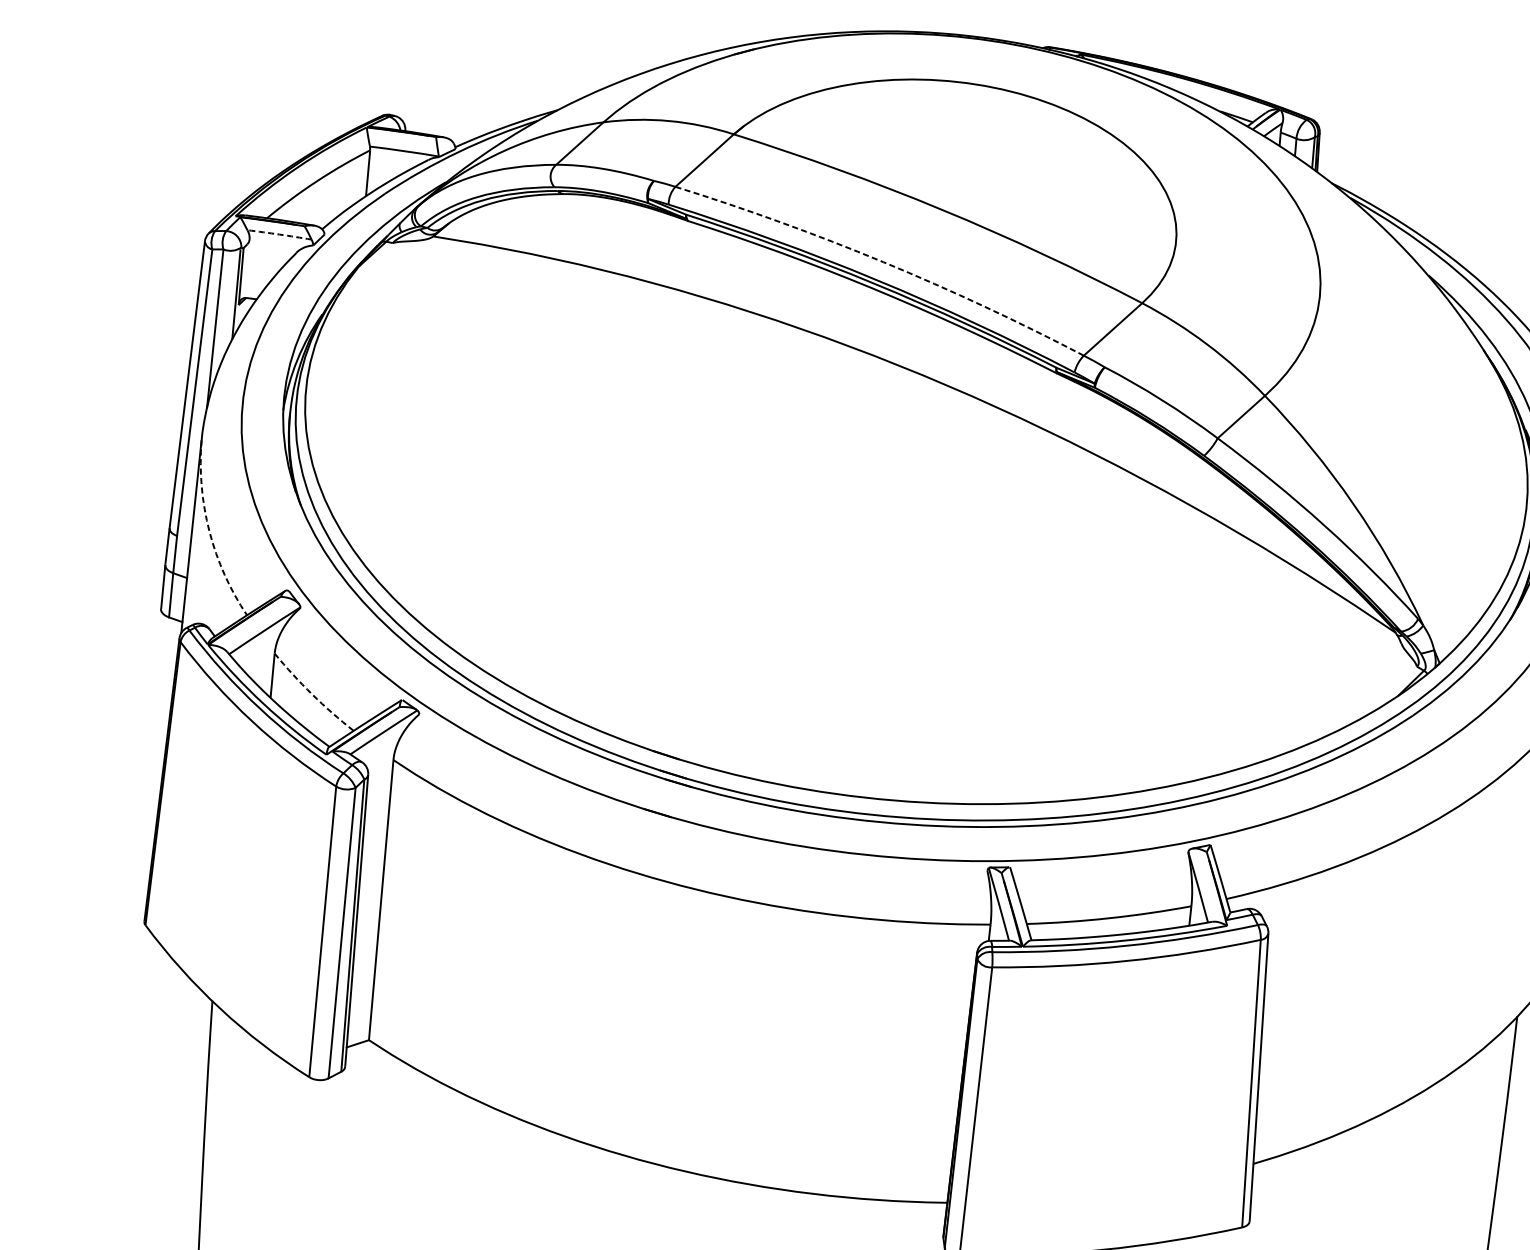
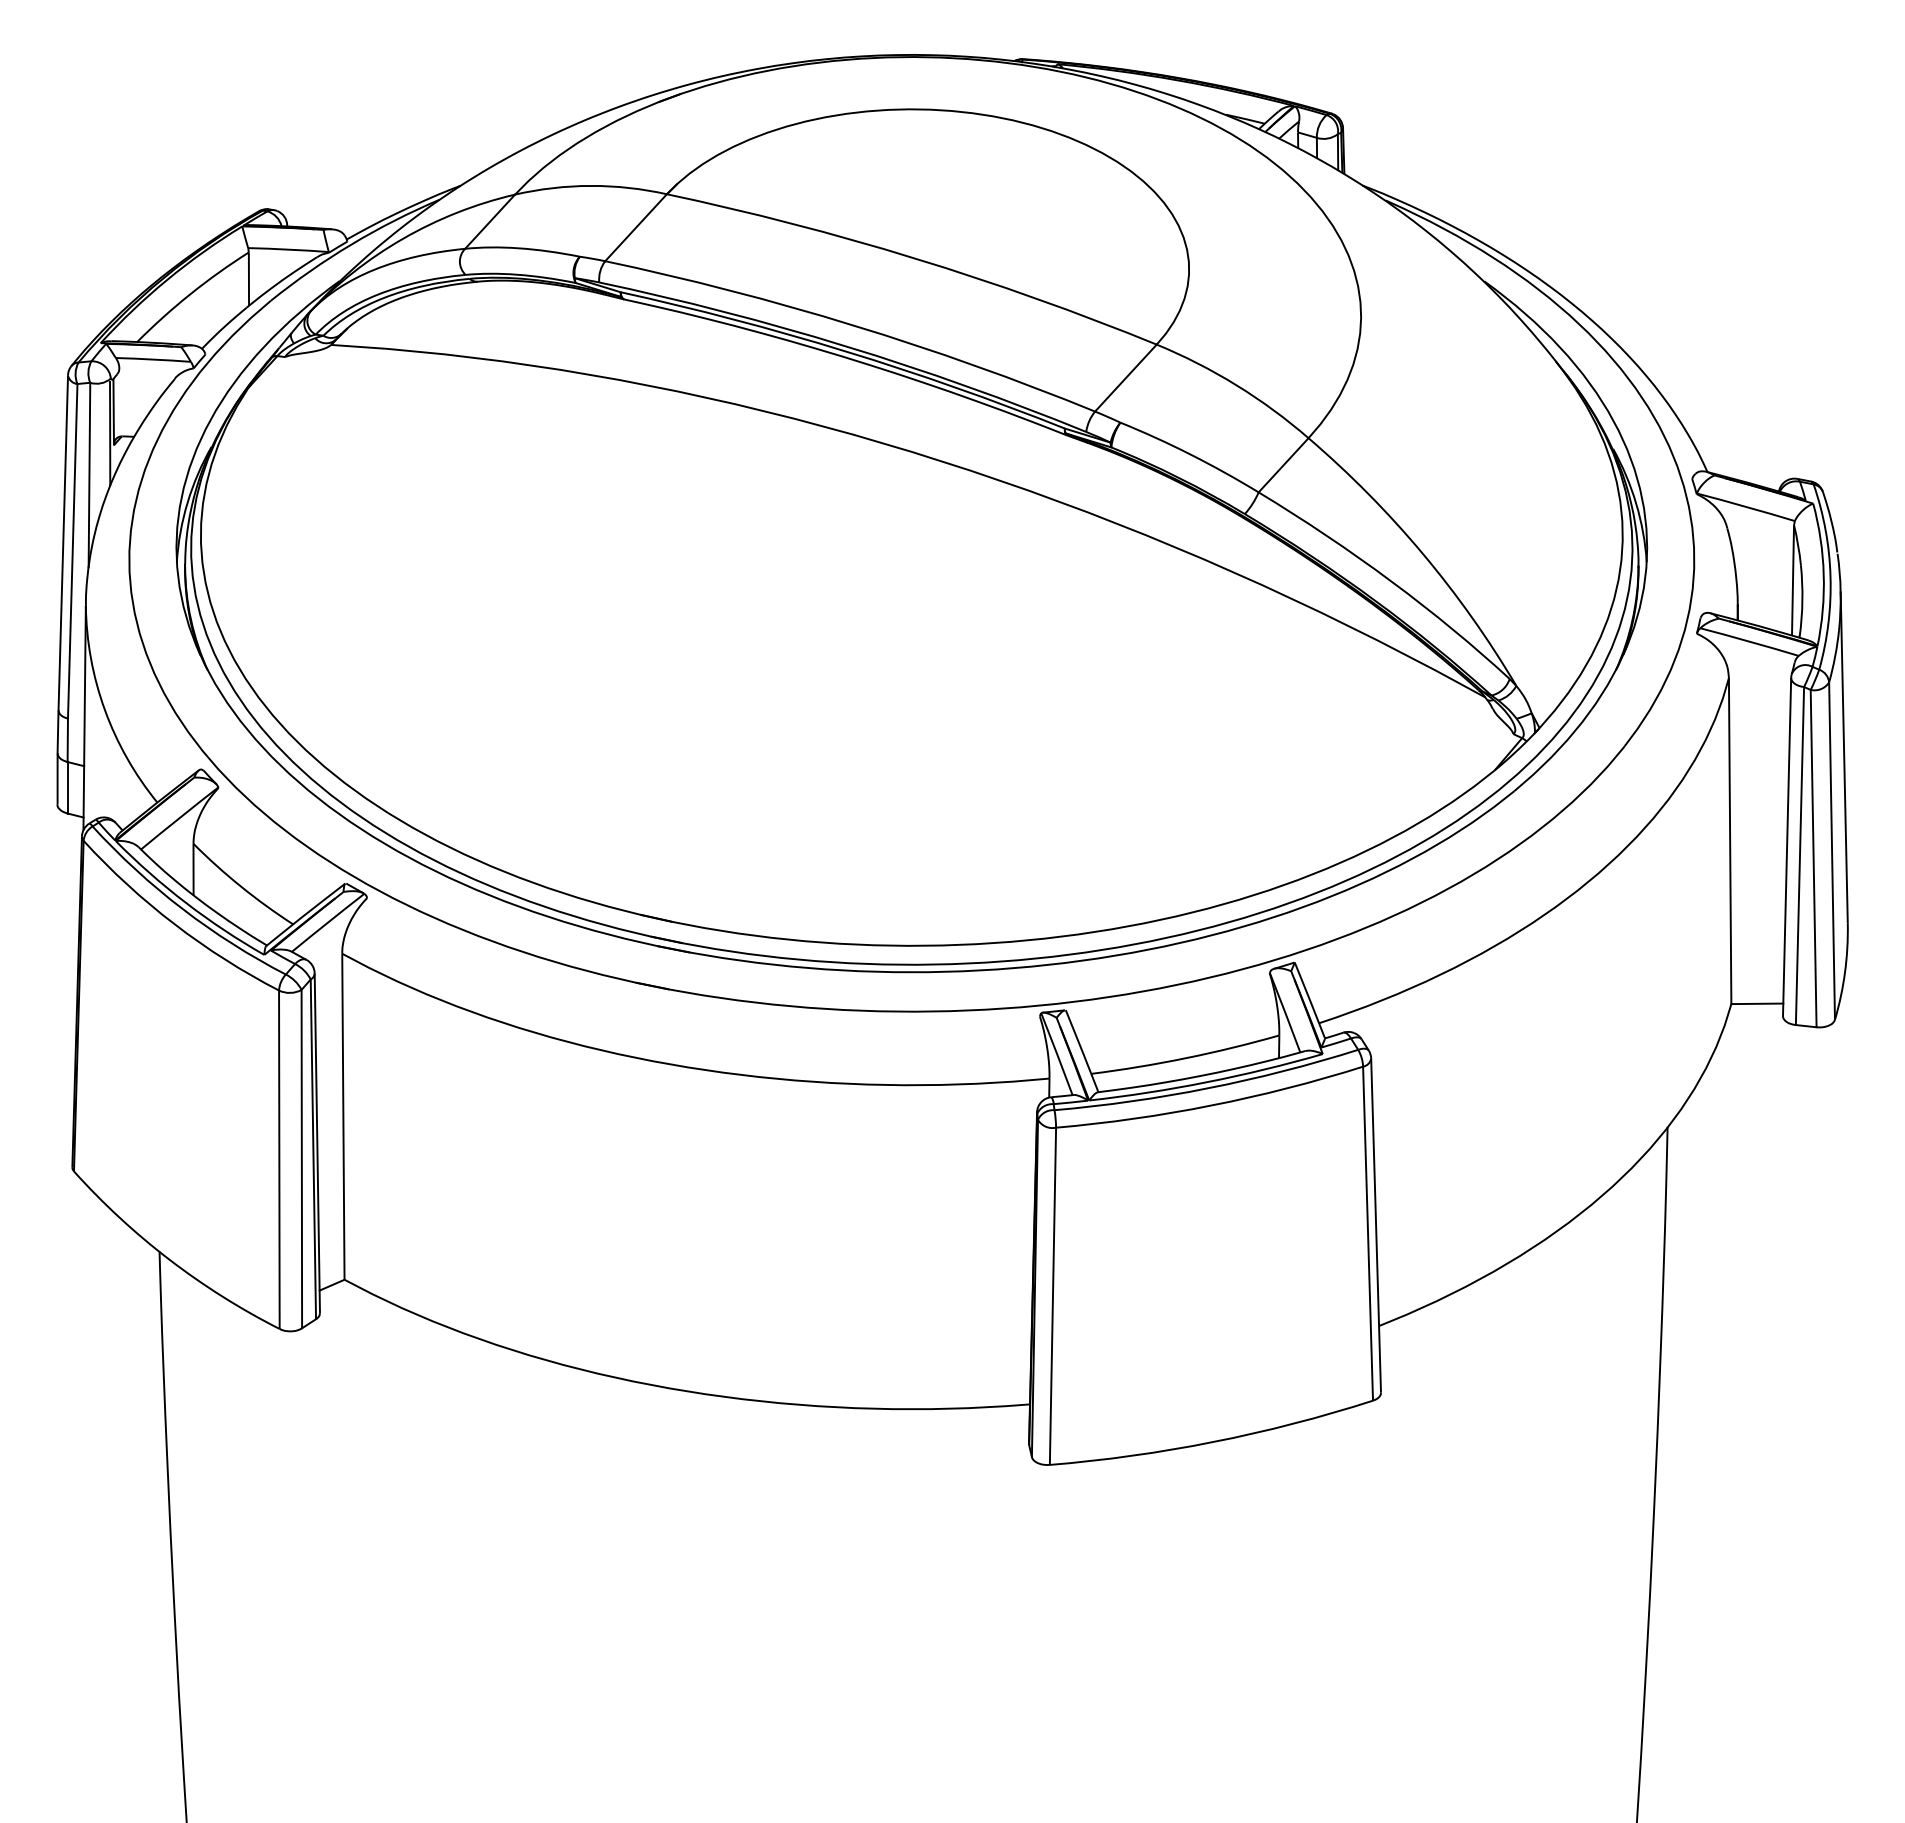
arc: (279, 234) -> (153, 359), dashed -> solid
arc: (883, 262) -> (853, 325), dashed -> solid
arc: (209, 531) -> (104, 710), dashed -> solid
arc: (312, 694) -> (241, 886), dashed -> solid

